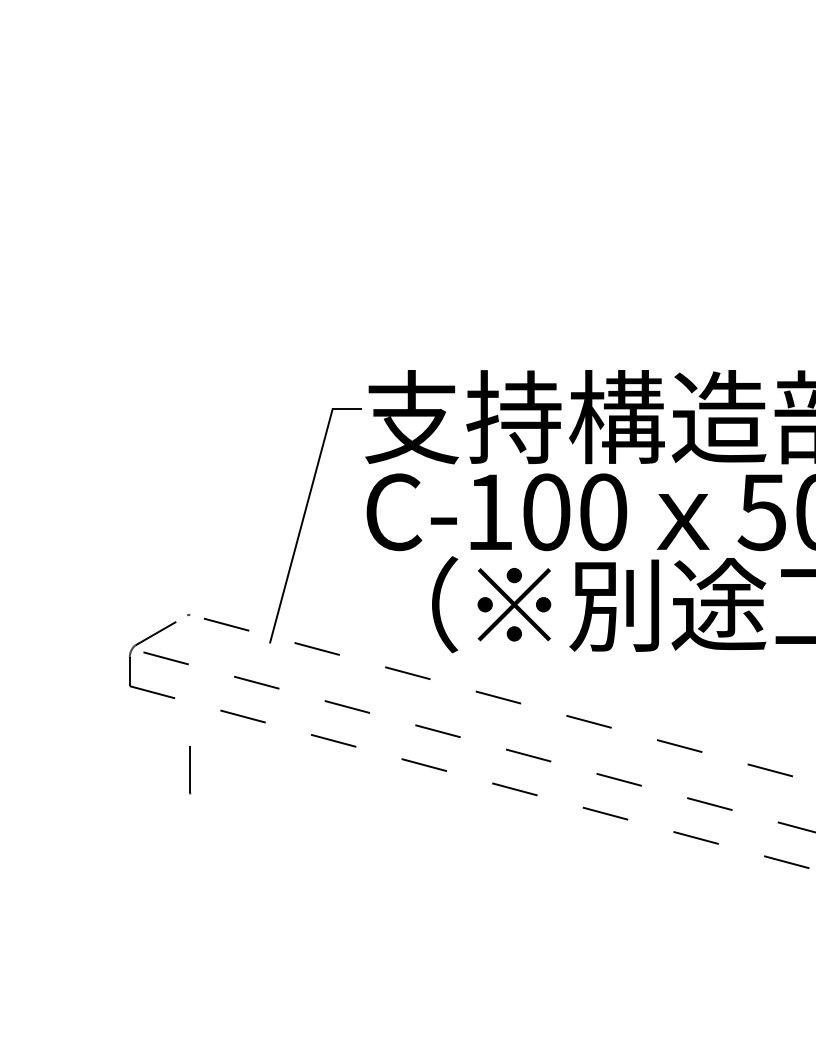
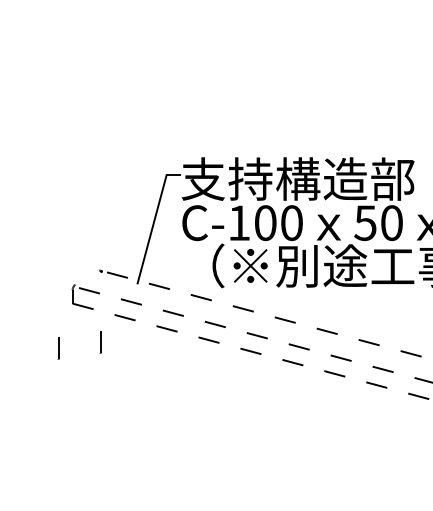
line: (161, 629) -> (87, 277), removed
line: (99, 783) -> (58, 348), added

